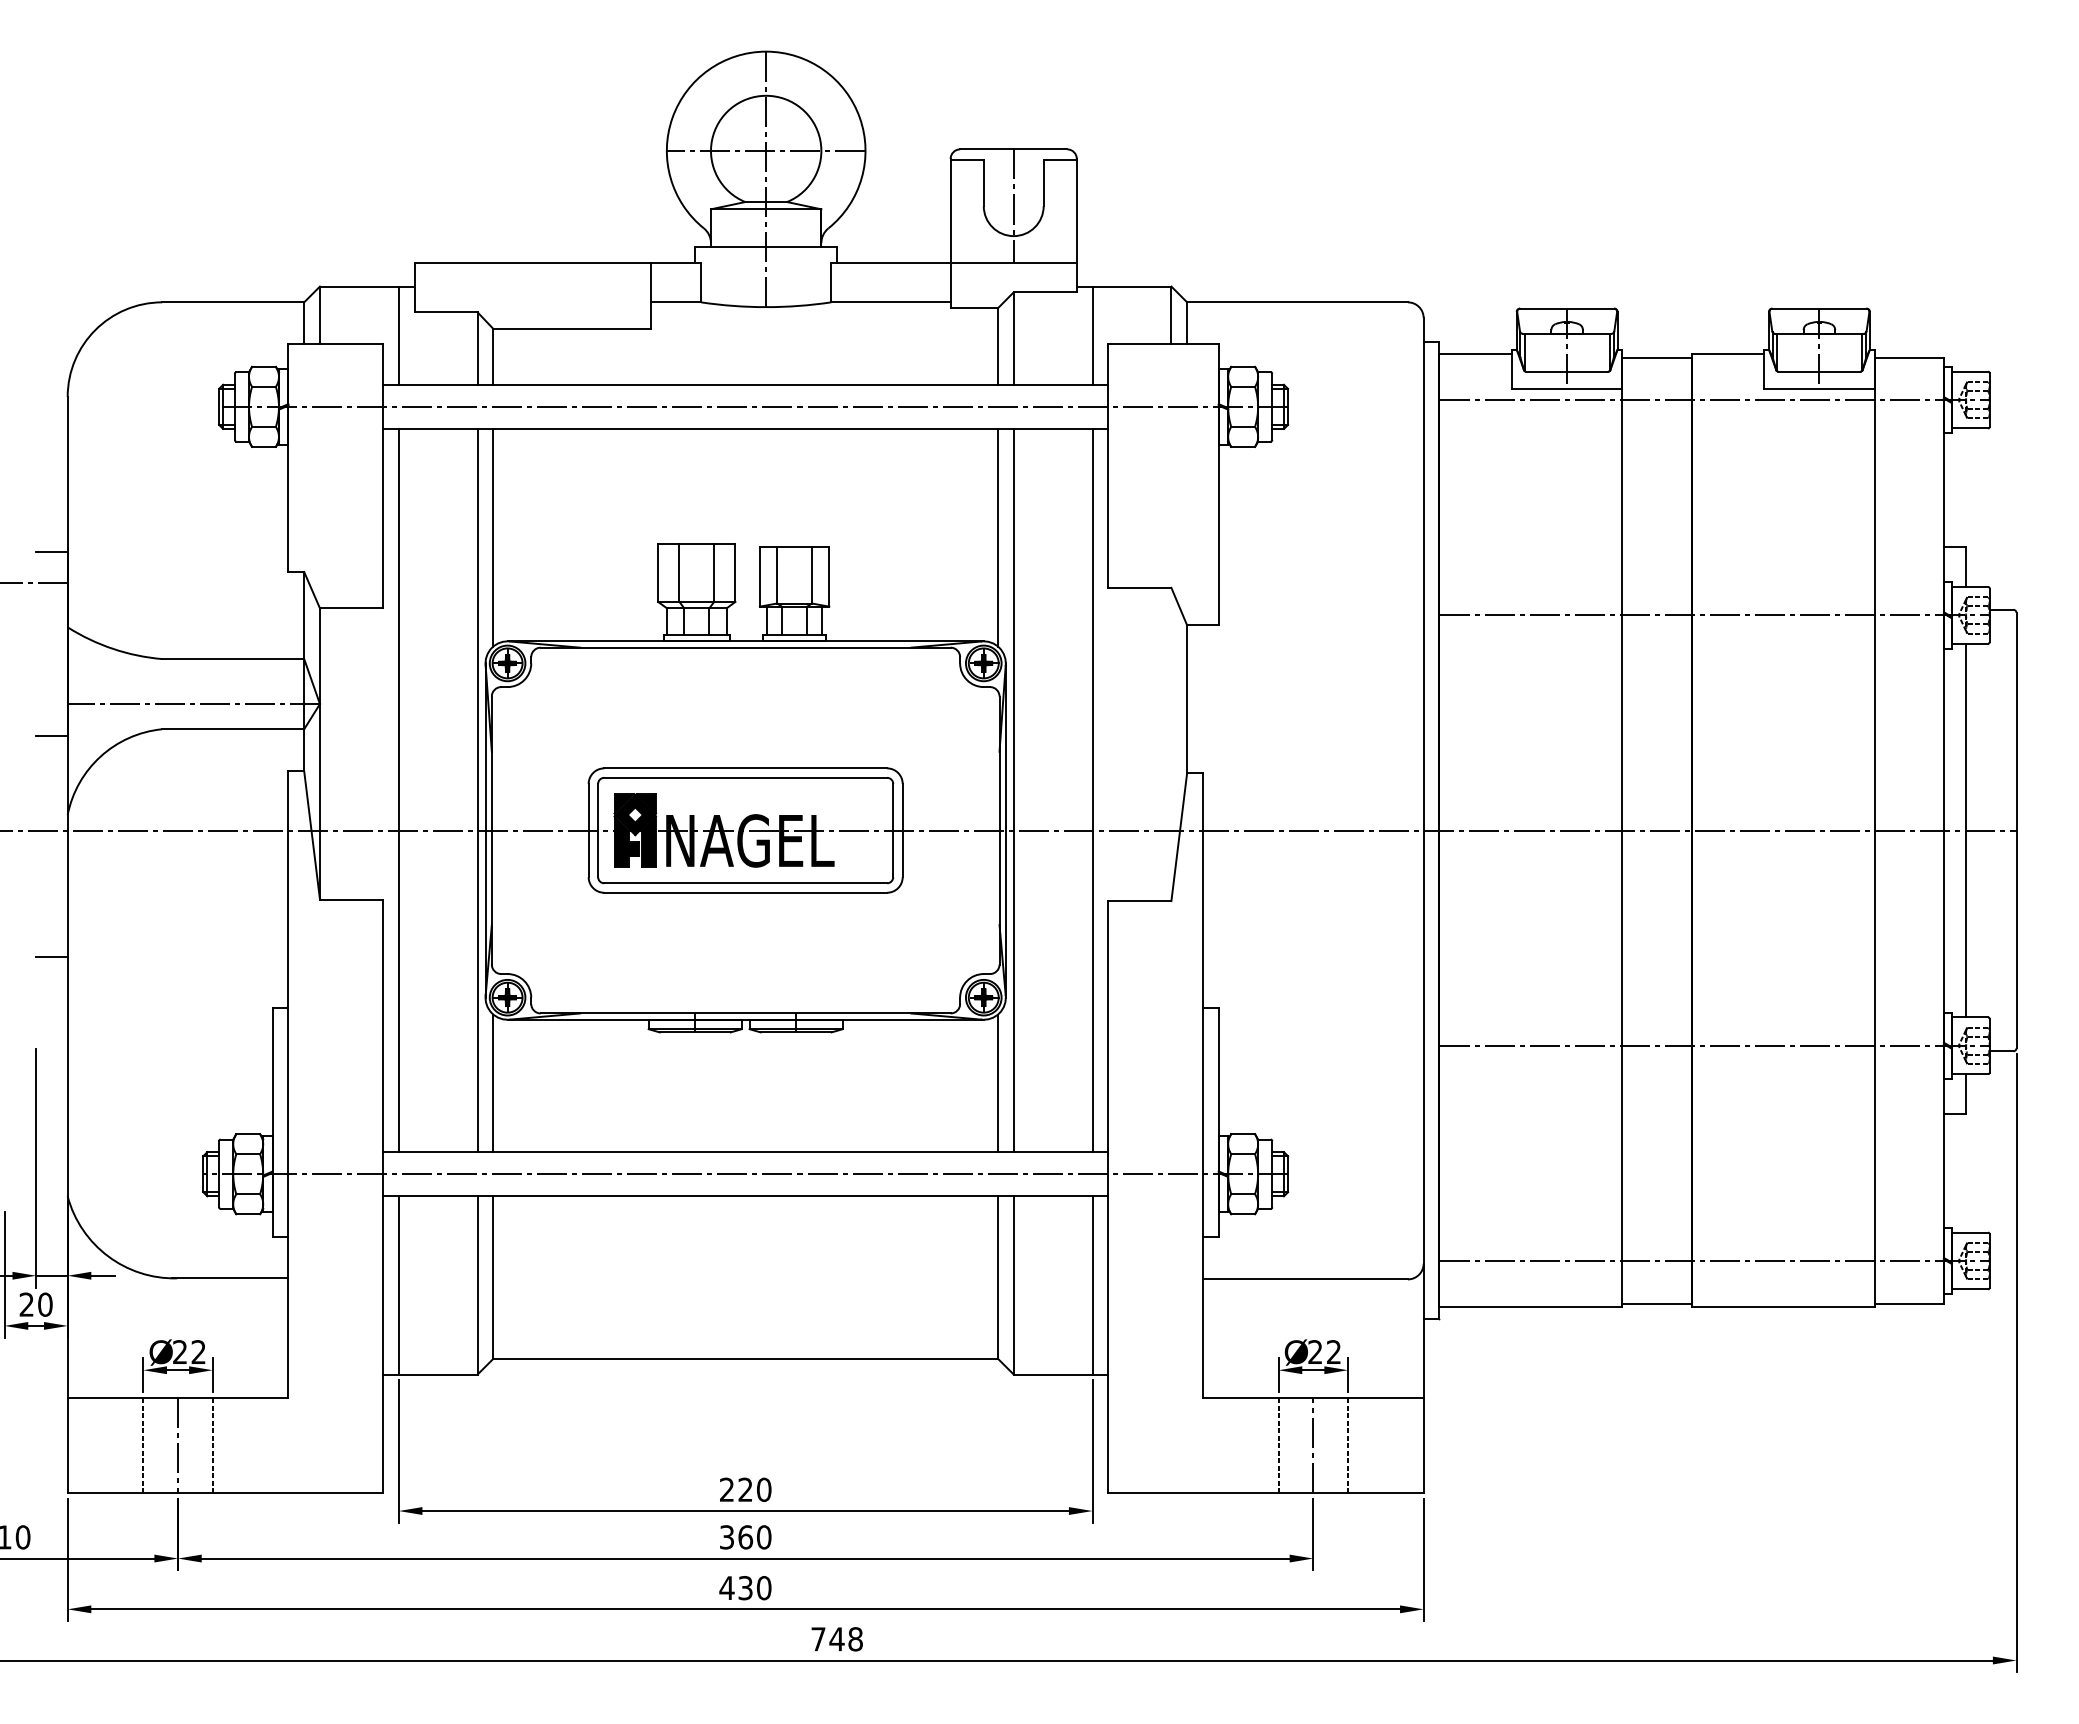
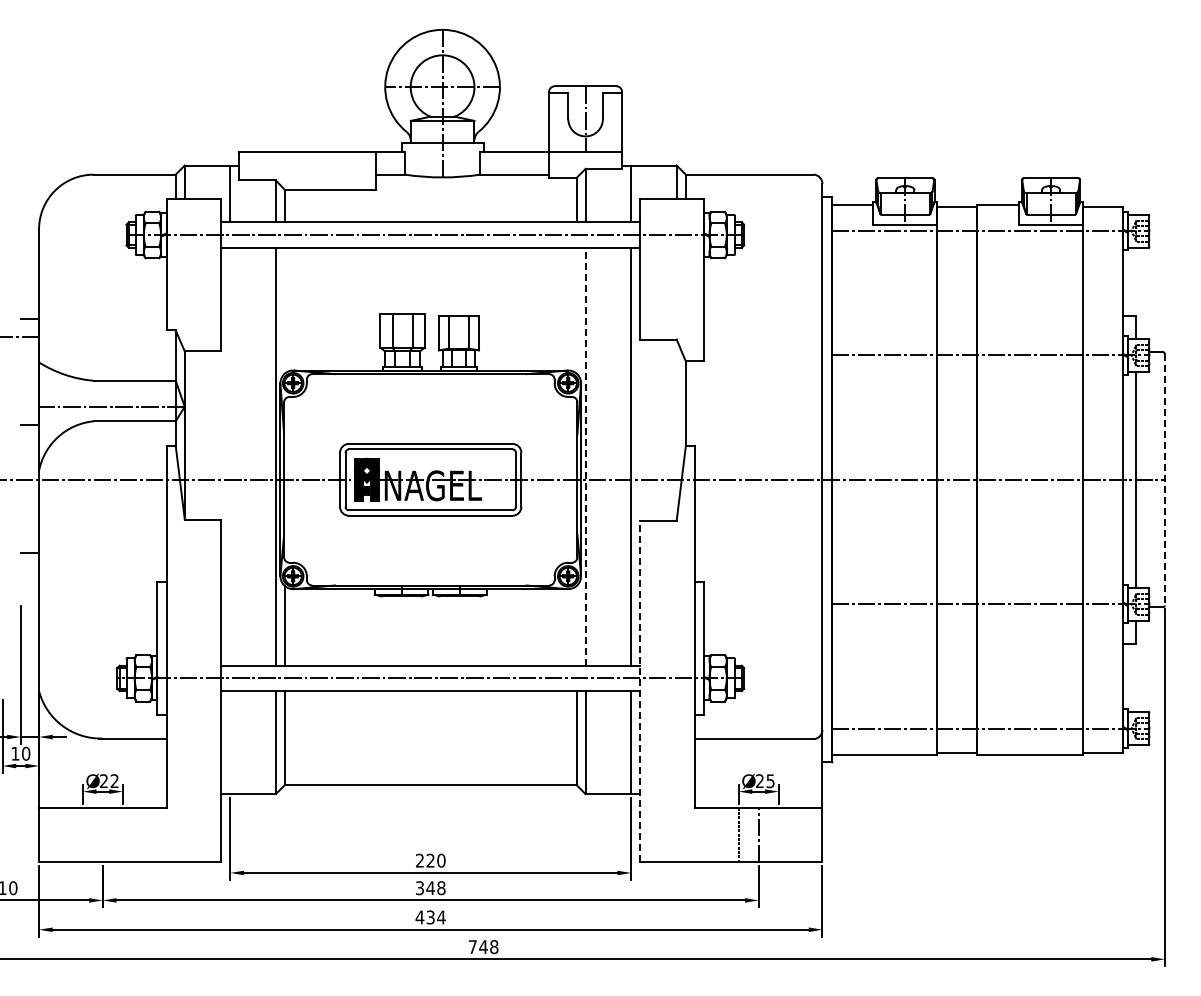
line: (494, 537) -> (285, 310), removed
line: (997, 537) -> (576, 310), removed
line: (399, 790) -> (230, 456), removed
line: (1013, 790) -> (585, 456), solid -> dashed
line: (2015, 829) -> (1164, 479), solid -> dashed
line: (997, 1082) -> (576, 625), removed
line: (1108, 1196) -> (640, 691), solid -> dashed
line: (399, 1285) -> (230, 742), removed
text: (26, 1304) -> (15, 753), 20 -> 10
text: (1333, 1352) -> (770, 781), 22 -> 25
line: (142, 1444) -> (82, 834), removed
line: (177, 1444) -> (102, 834), removed
line: (212, 1444) -> (122, 834), removed
line: (1347, 1444) -> (778, 834), removed
text: (753, 1537) -> (435, 888), 360 -> 348
text: (764, 1588) -> (441, 917), 430 -> 434

